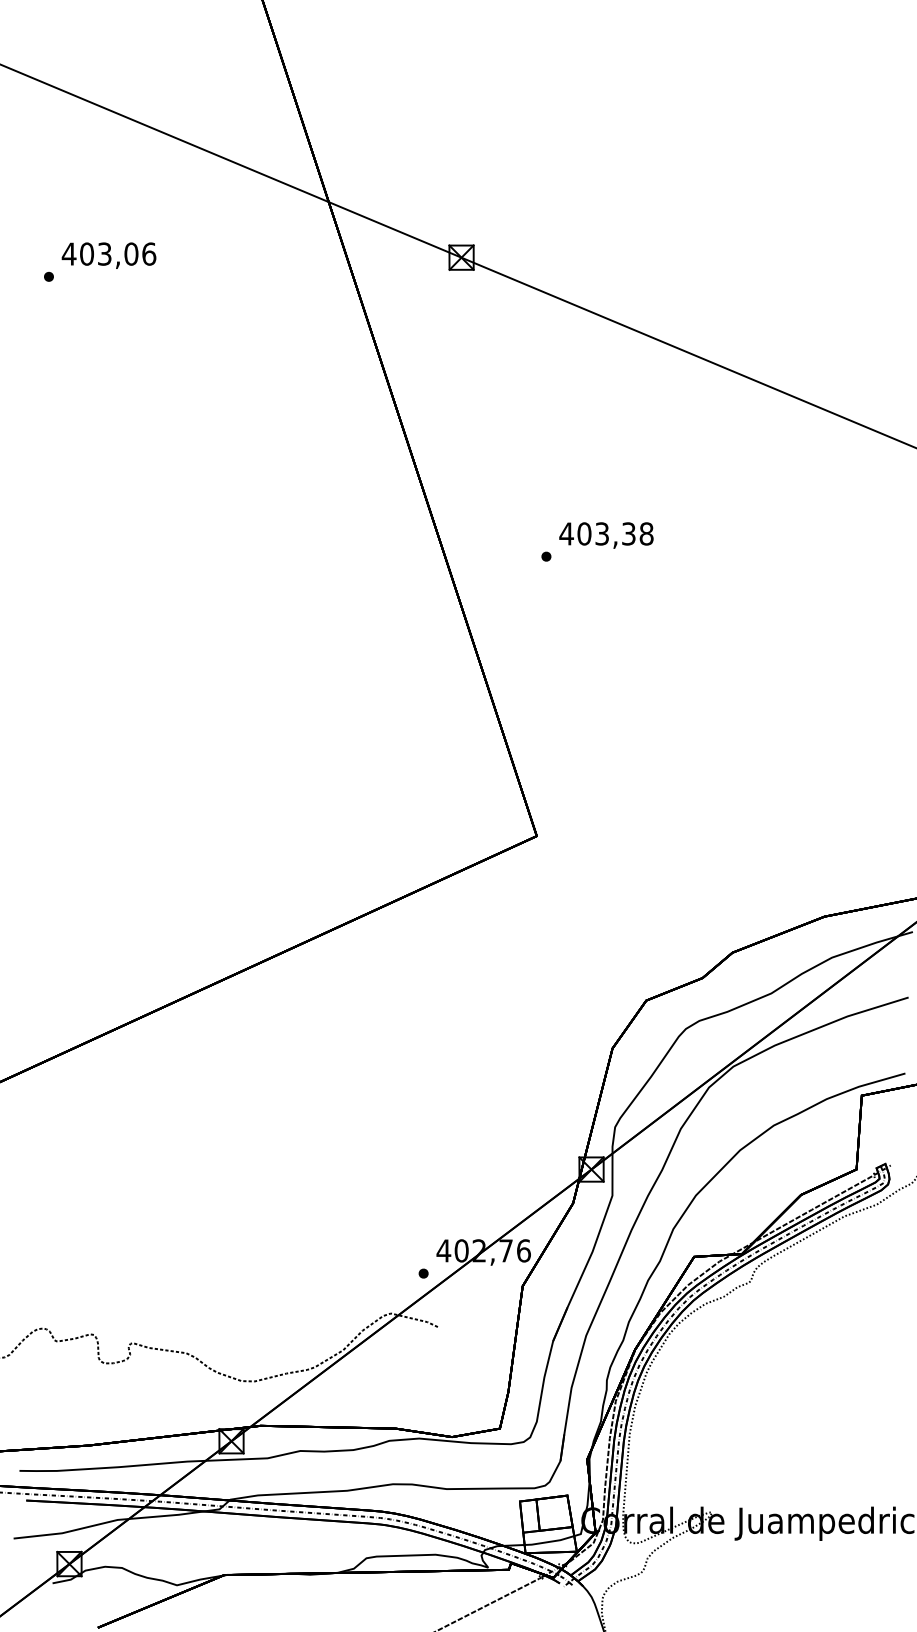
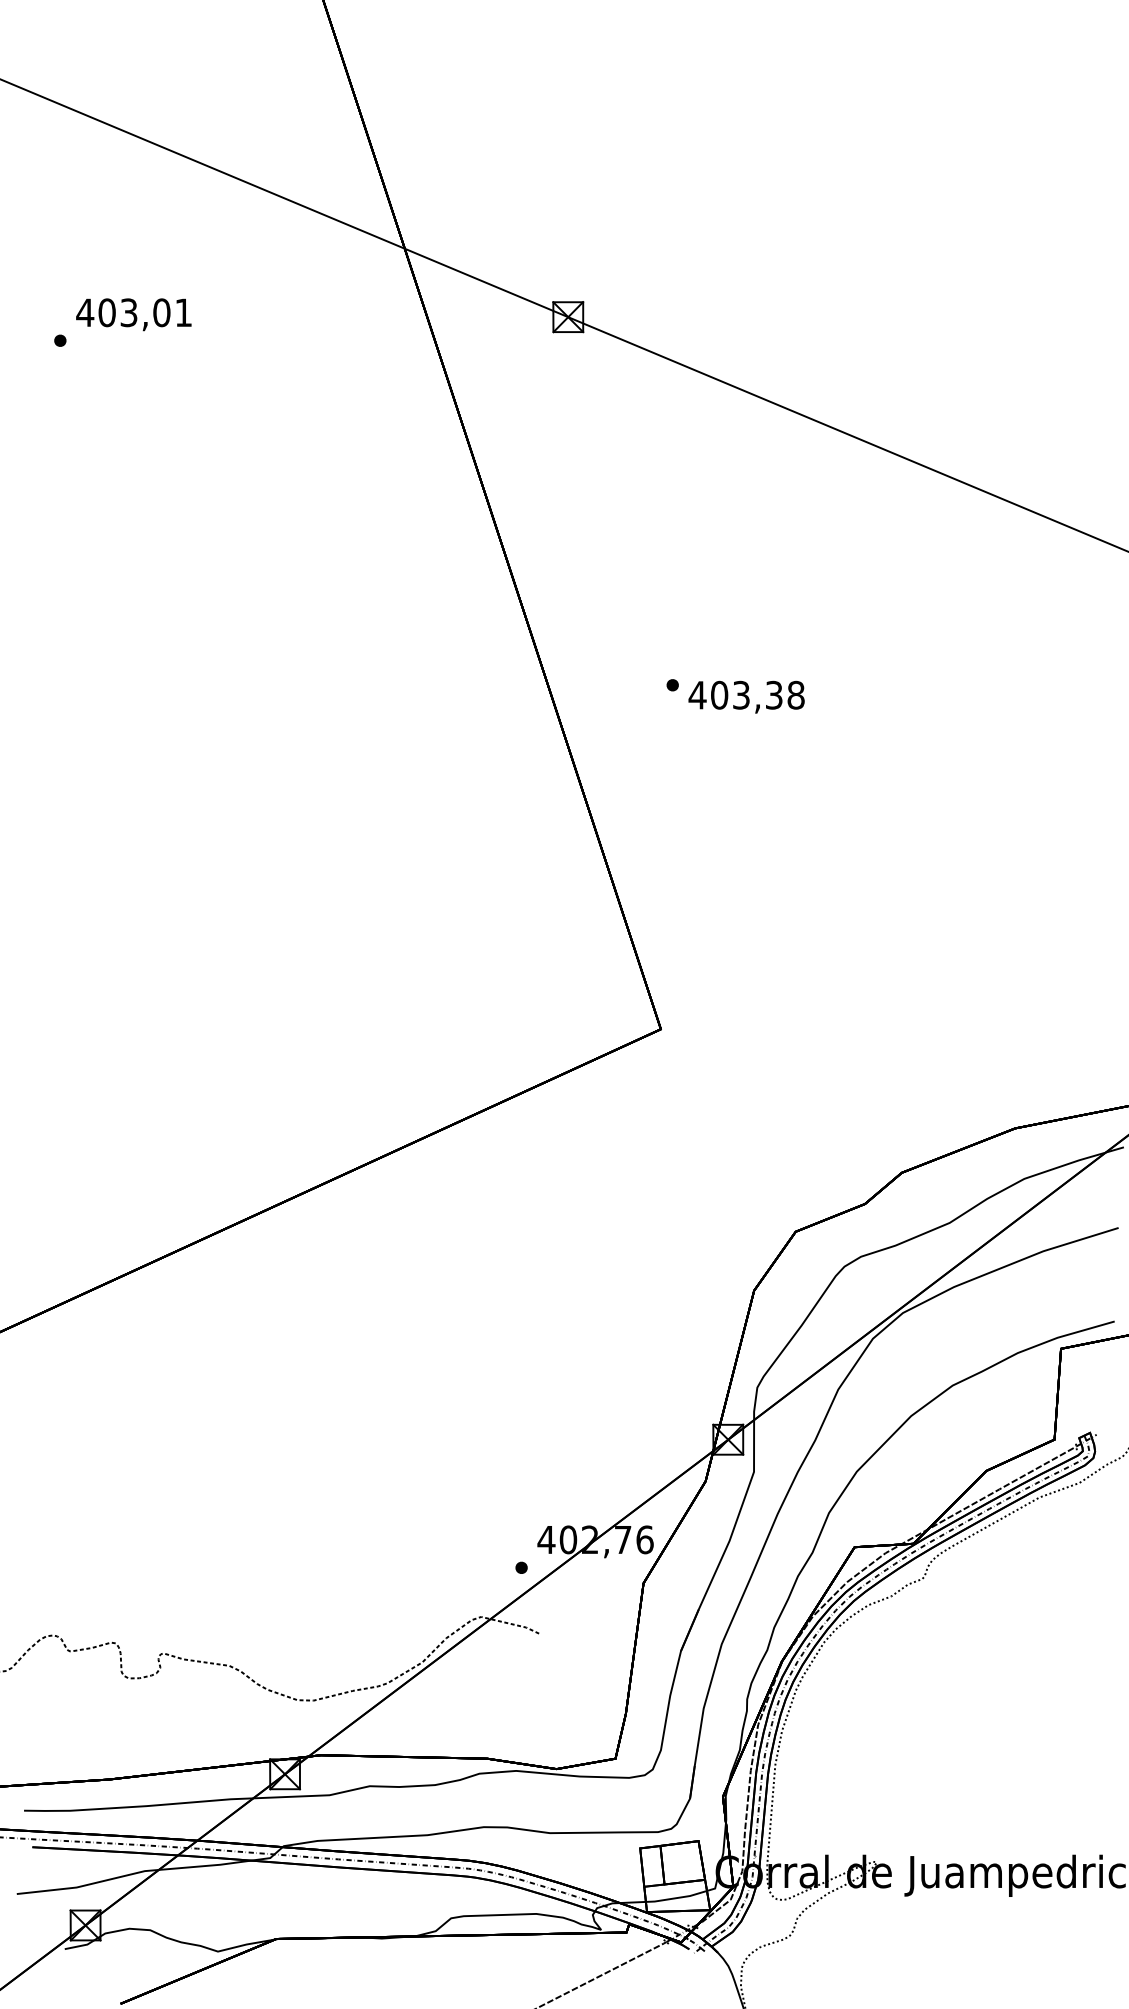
text: (149, 253) -> (183, 312), 403,06 -> 403,01
text: (606, 534) -> (746, 696), moved

